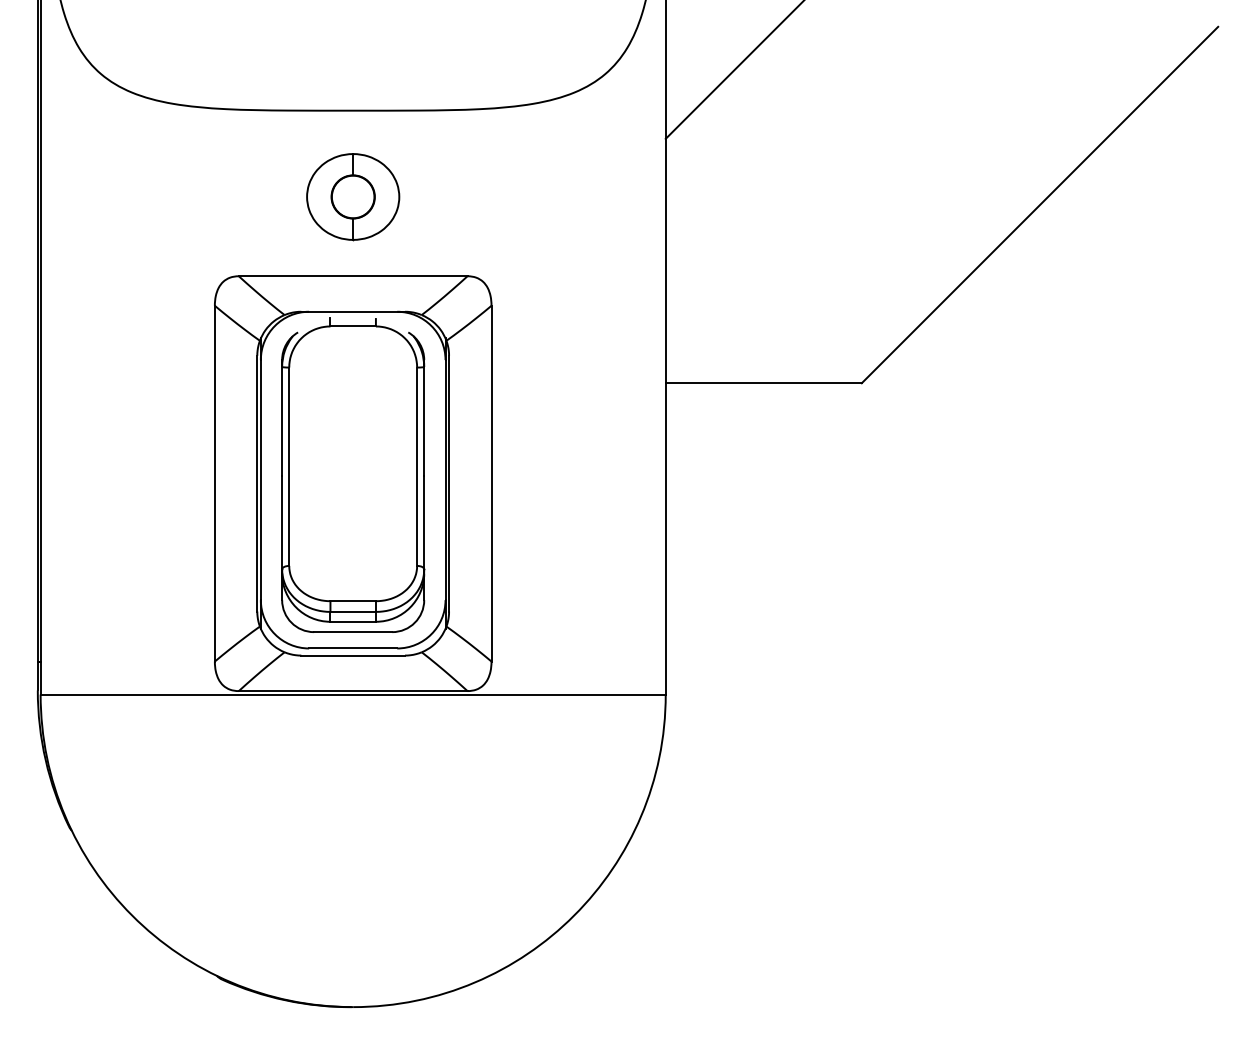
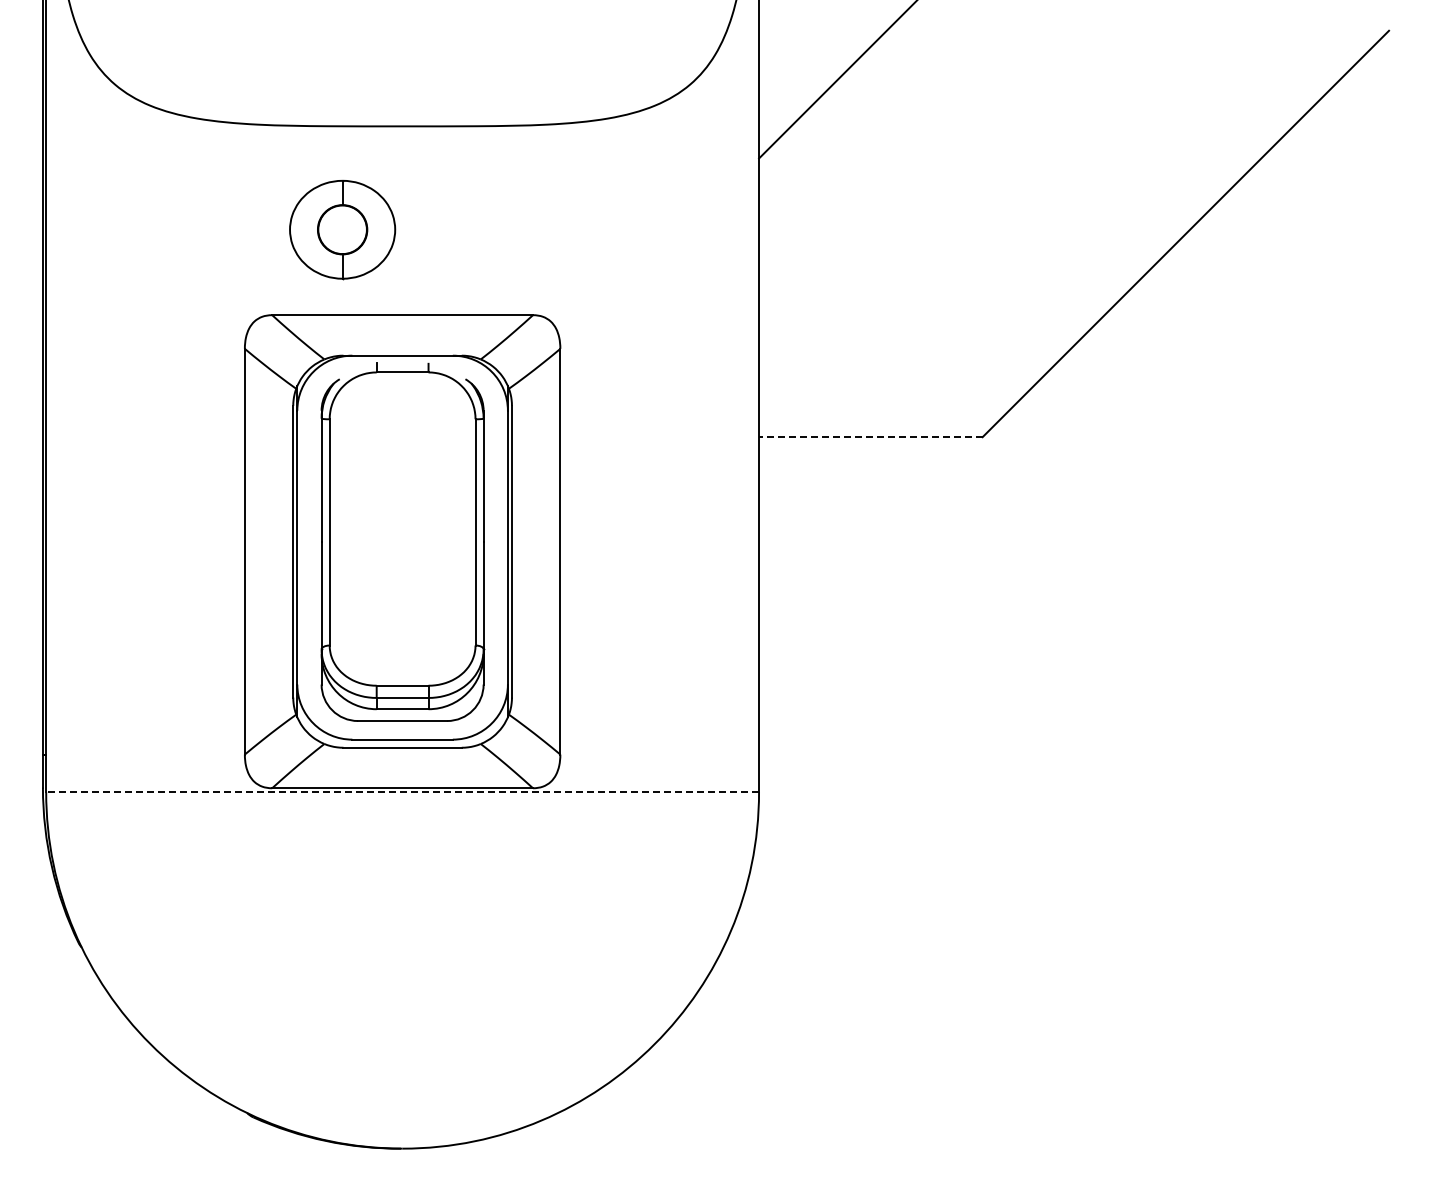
part: (353, 197) -> (342, 230), moved
line: (763, 383) -> (870, 437), solid -> dashed
line: (353, 694) -> (402, 792), solid -> dashed

